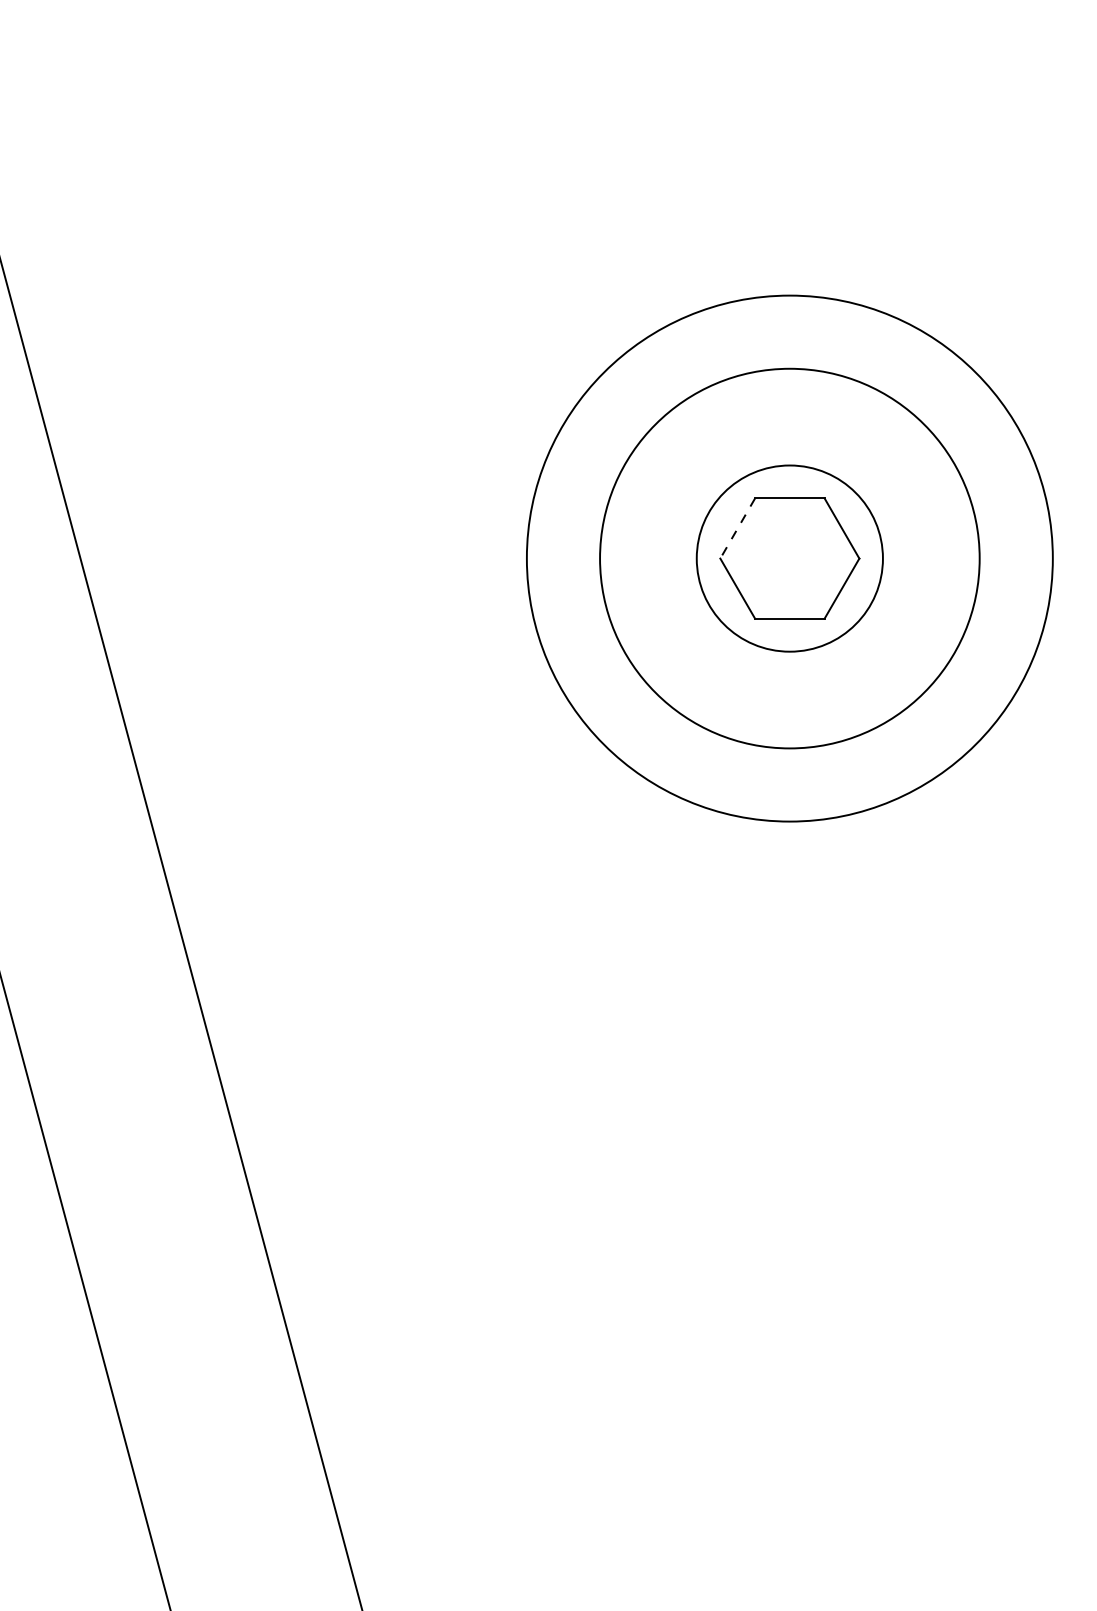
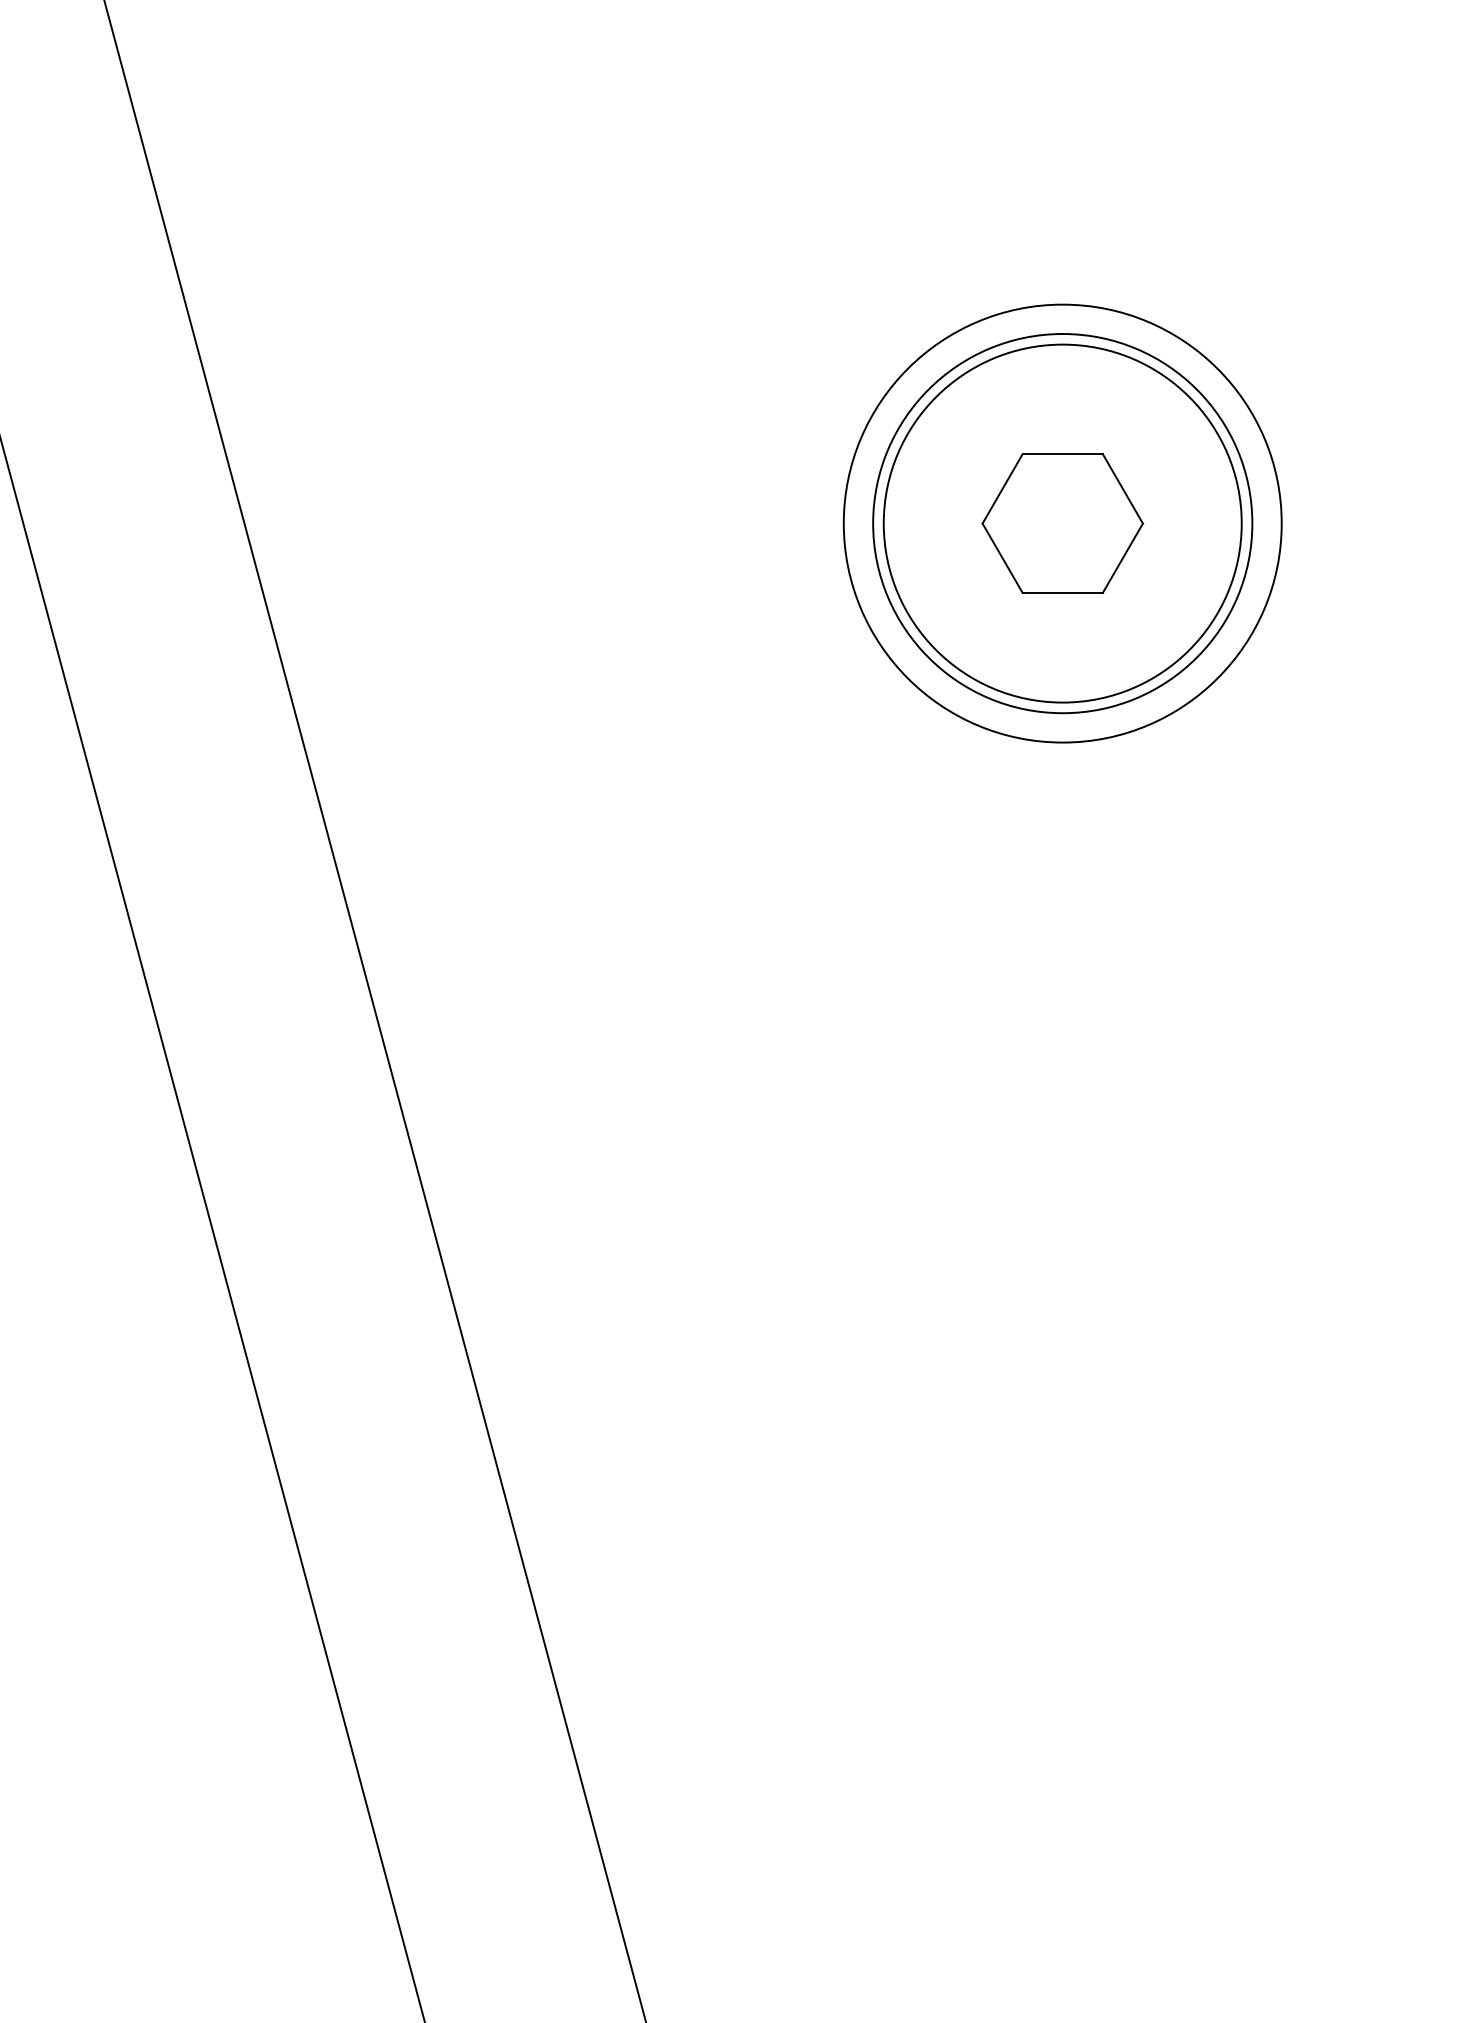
line: (737, 529) -> (1002, 489), dashed -> solid
circle: (789, 558) -> (1062, 523), size x0.62
circle: (789, 558) -> (1062, 523), size x1.67

